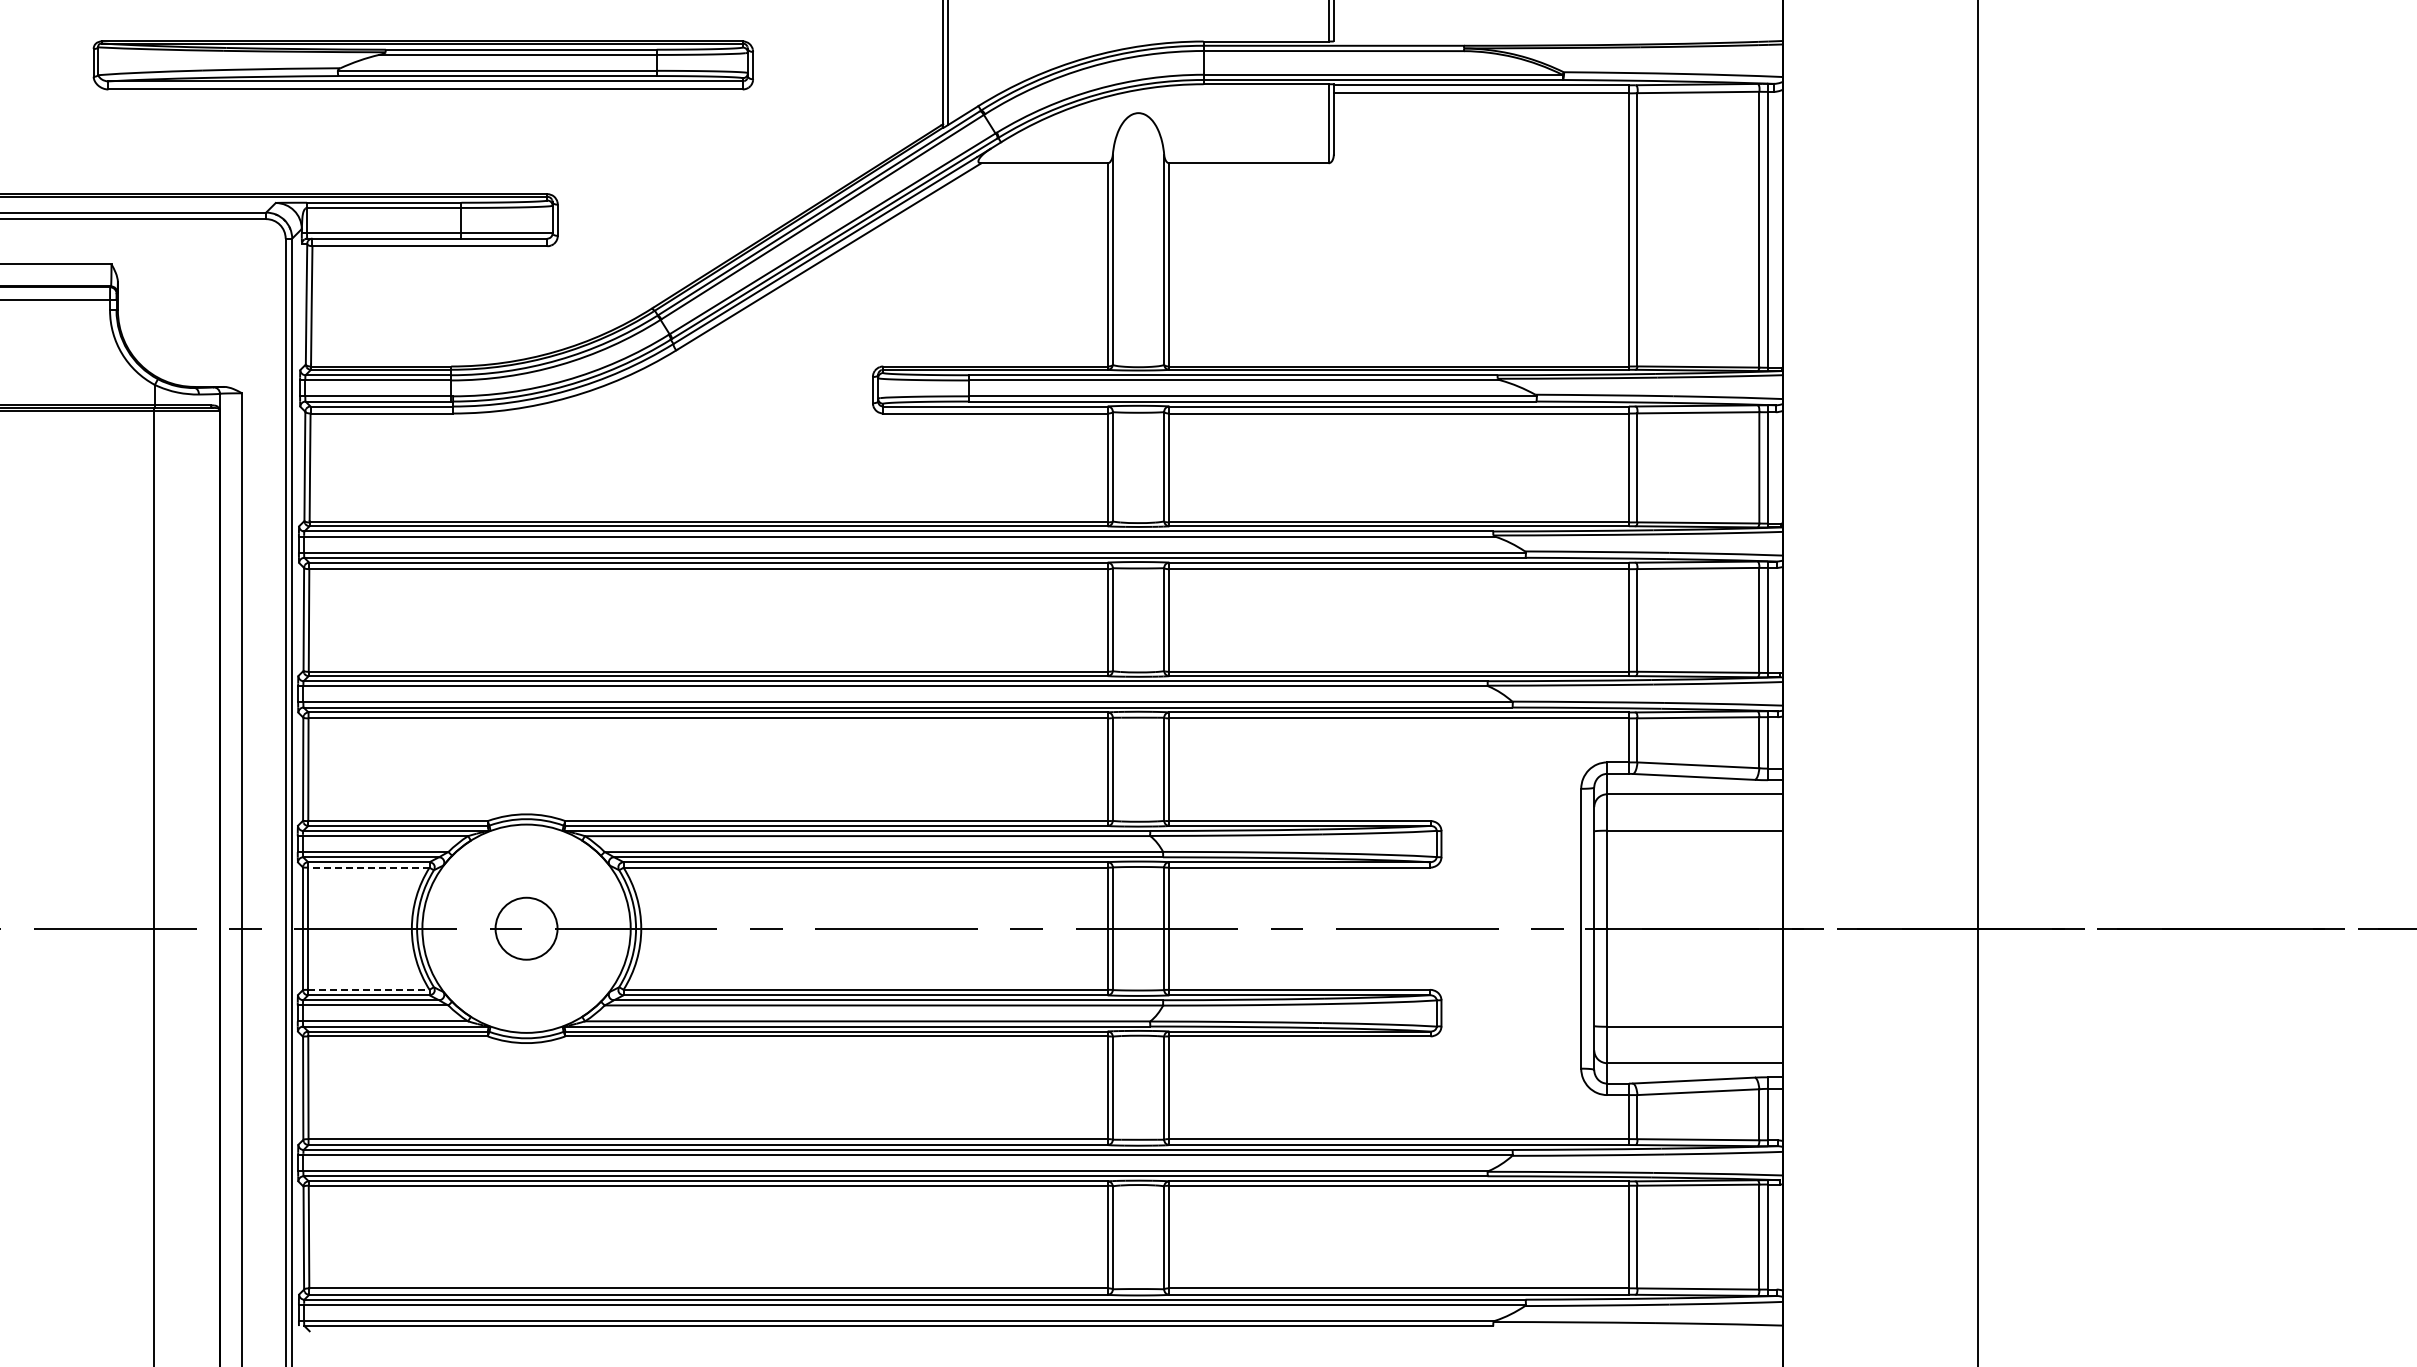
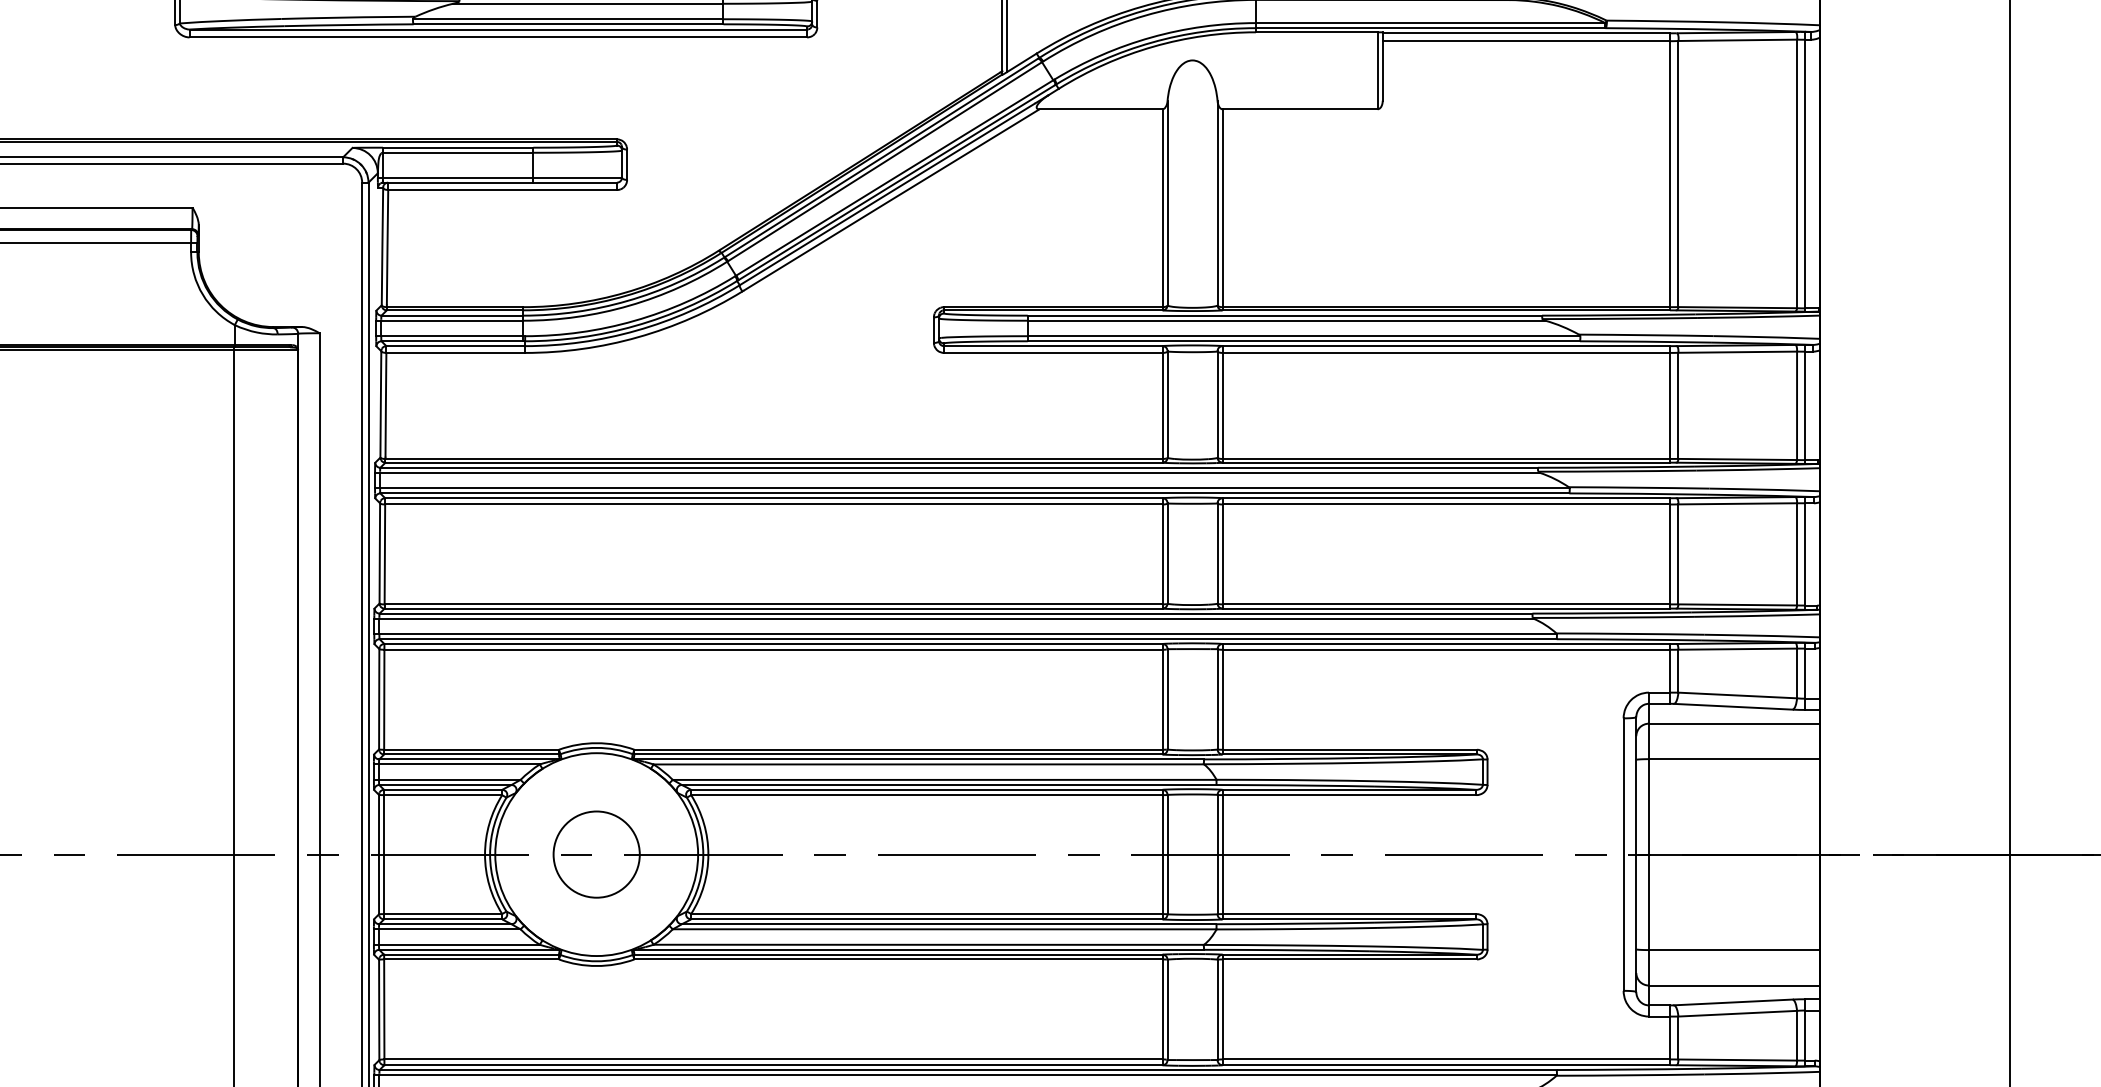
line: (368, 867) -> (442, 794), dashed -> solid
circle: (526, 928) -> (596, 854), size x1.43
line: (368, 989) -> (442, 913), dashed -> solid

